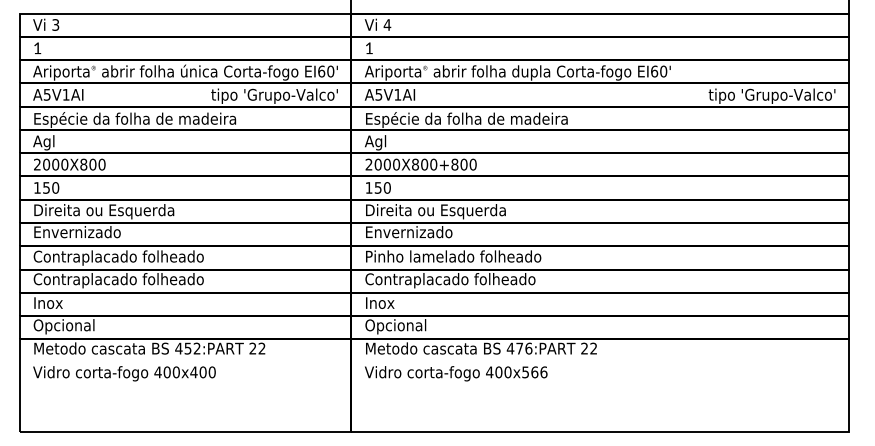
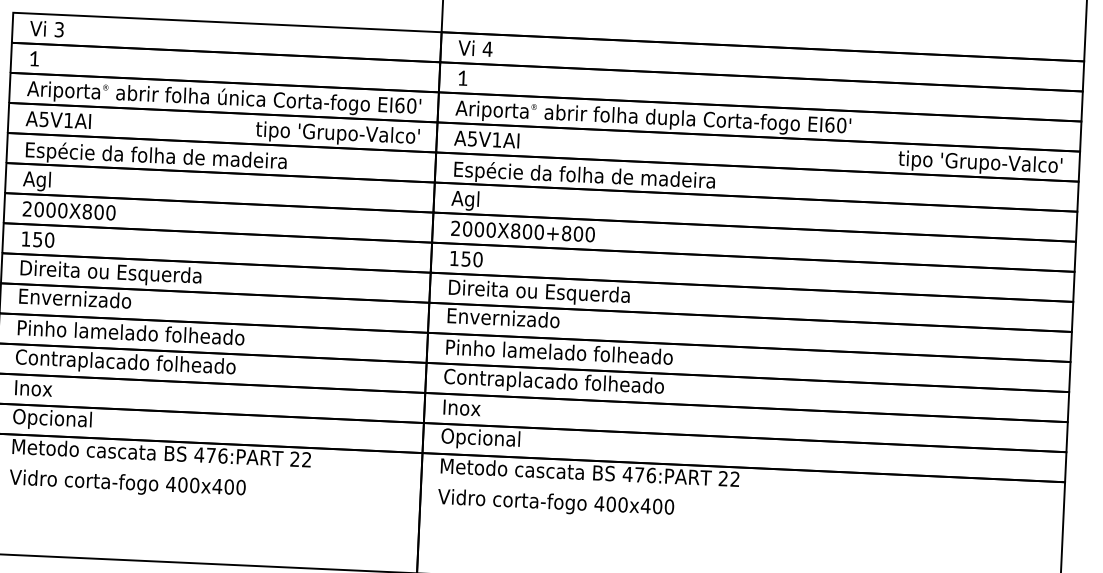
text: (121, 257) -> (130, 333), Contraplacado folheado -> Pinho lamelado folheado
text: (192, 348) -> (216, 455), 452:PART -> 476:PART
text: (534, 372) -> (657, 506), 400x566 -> 400x400

